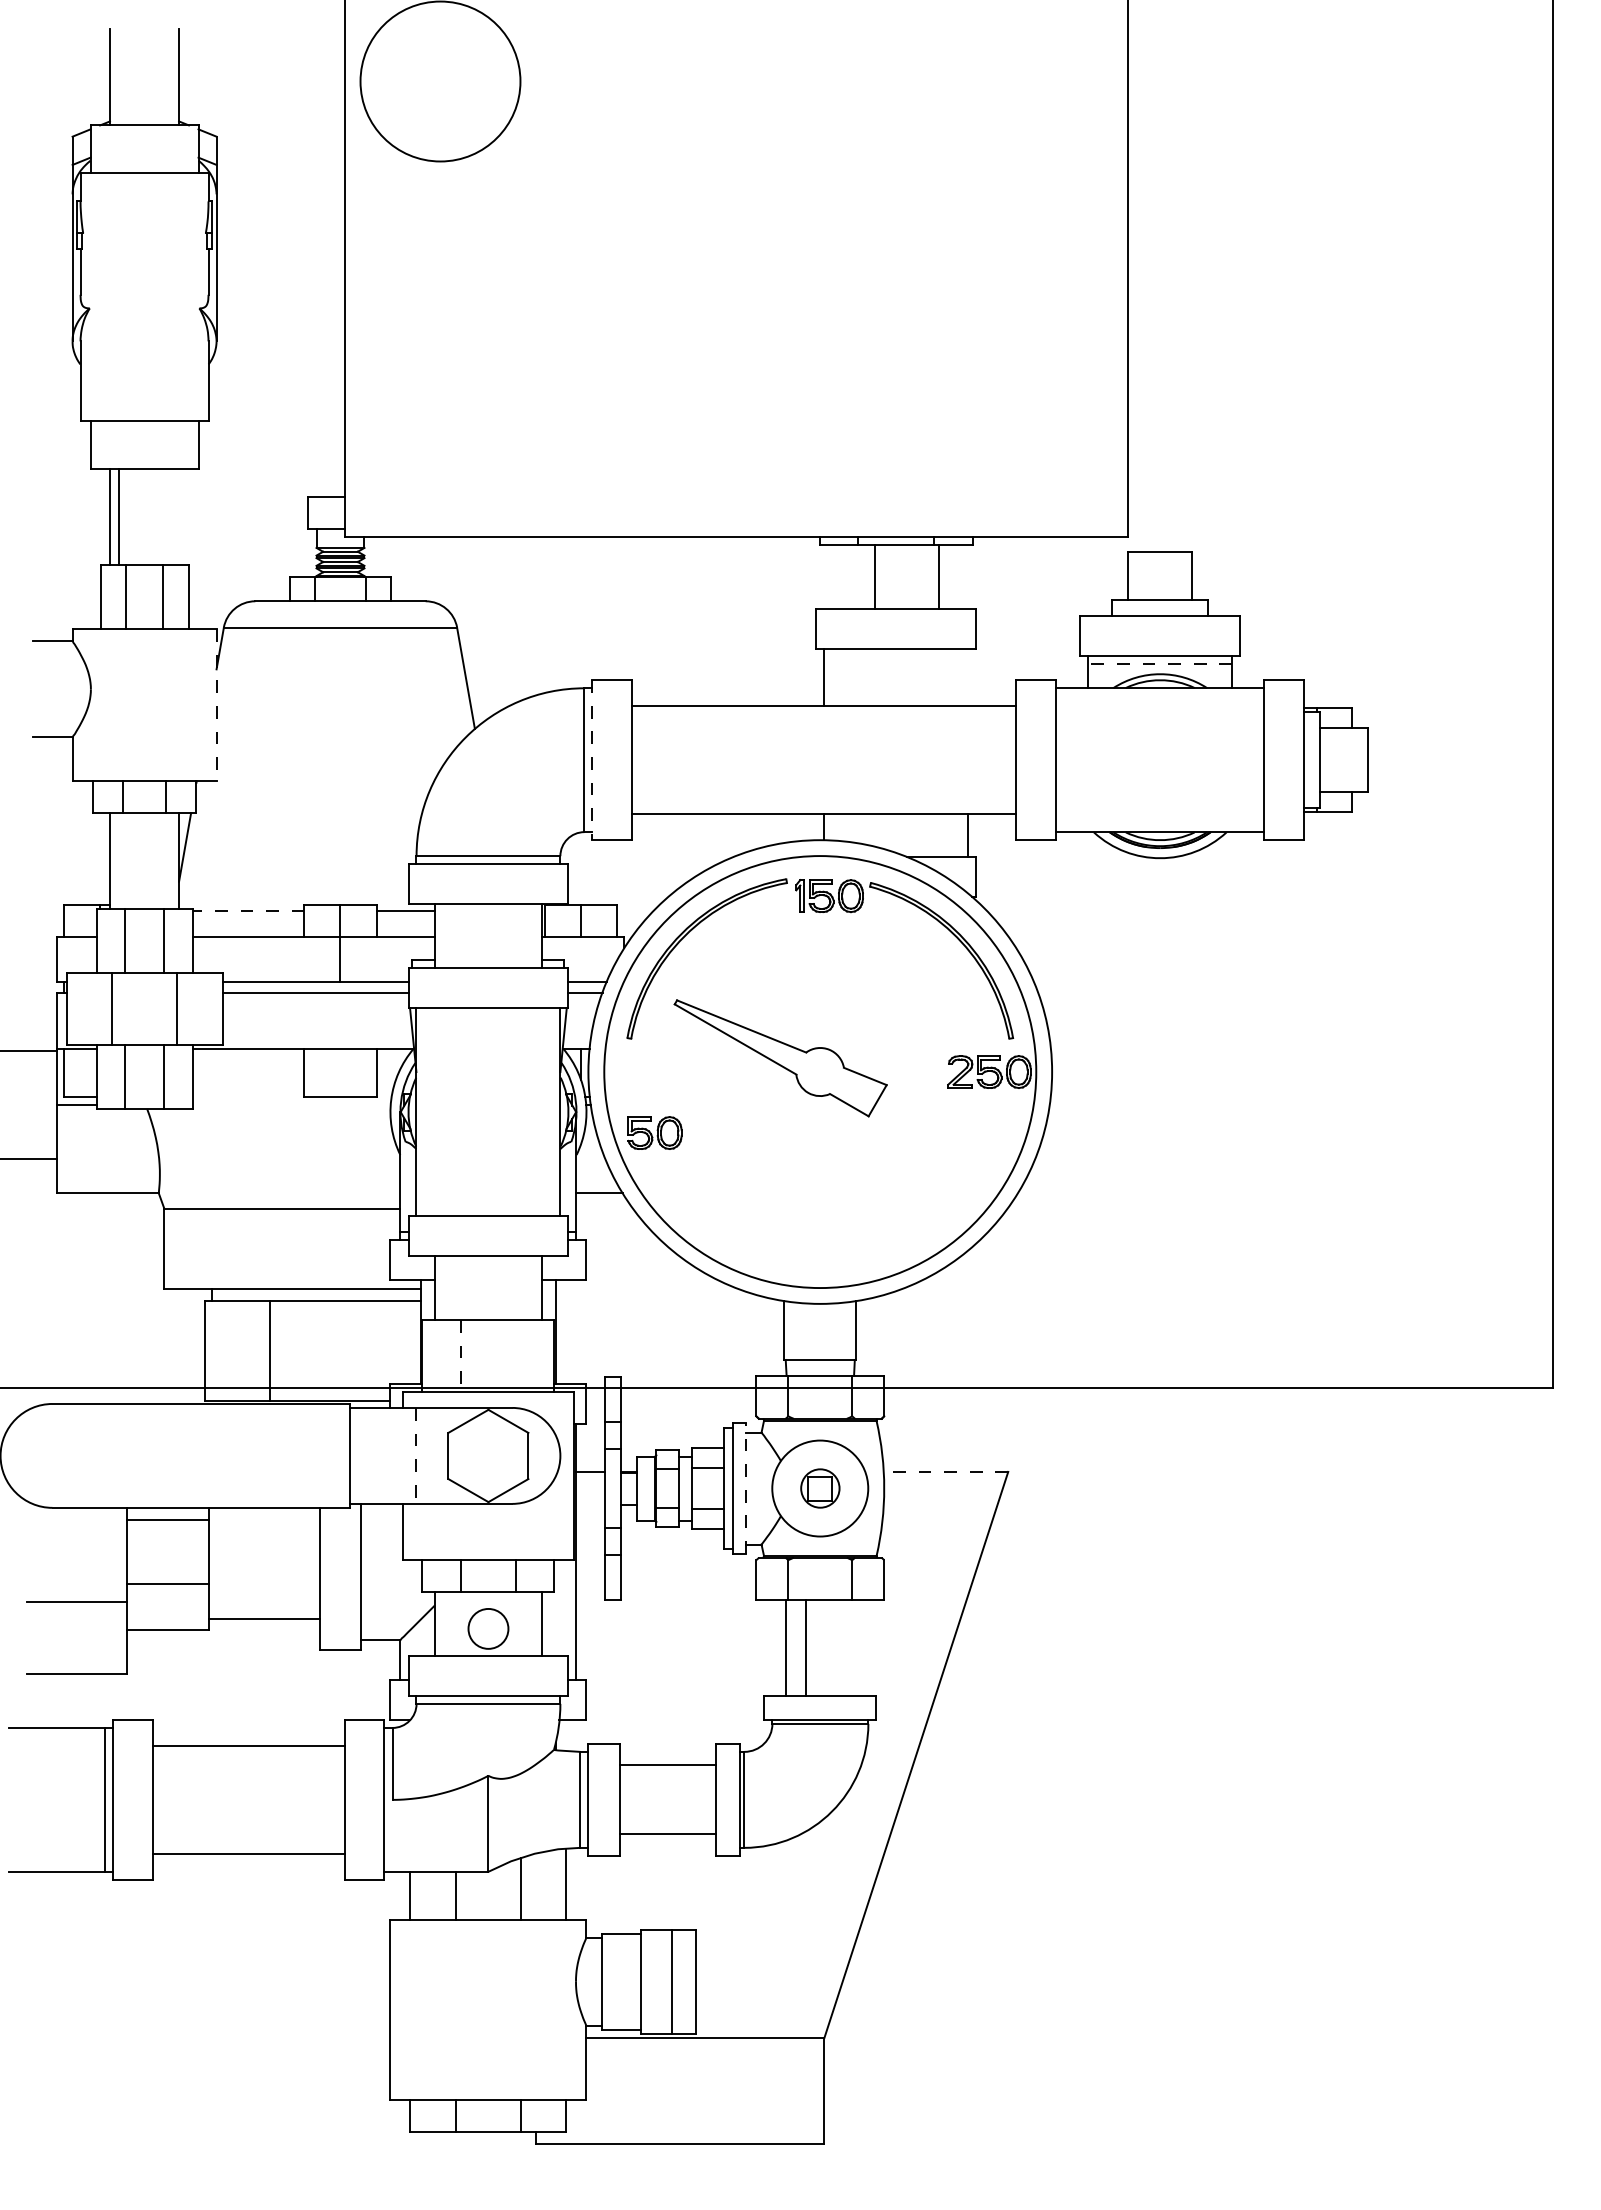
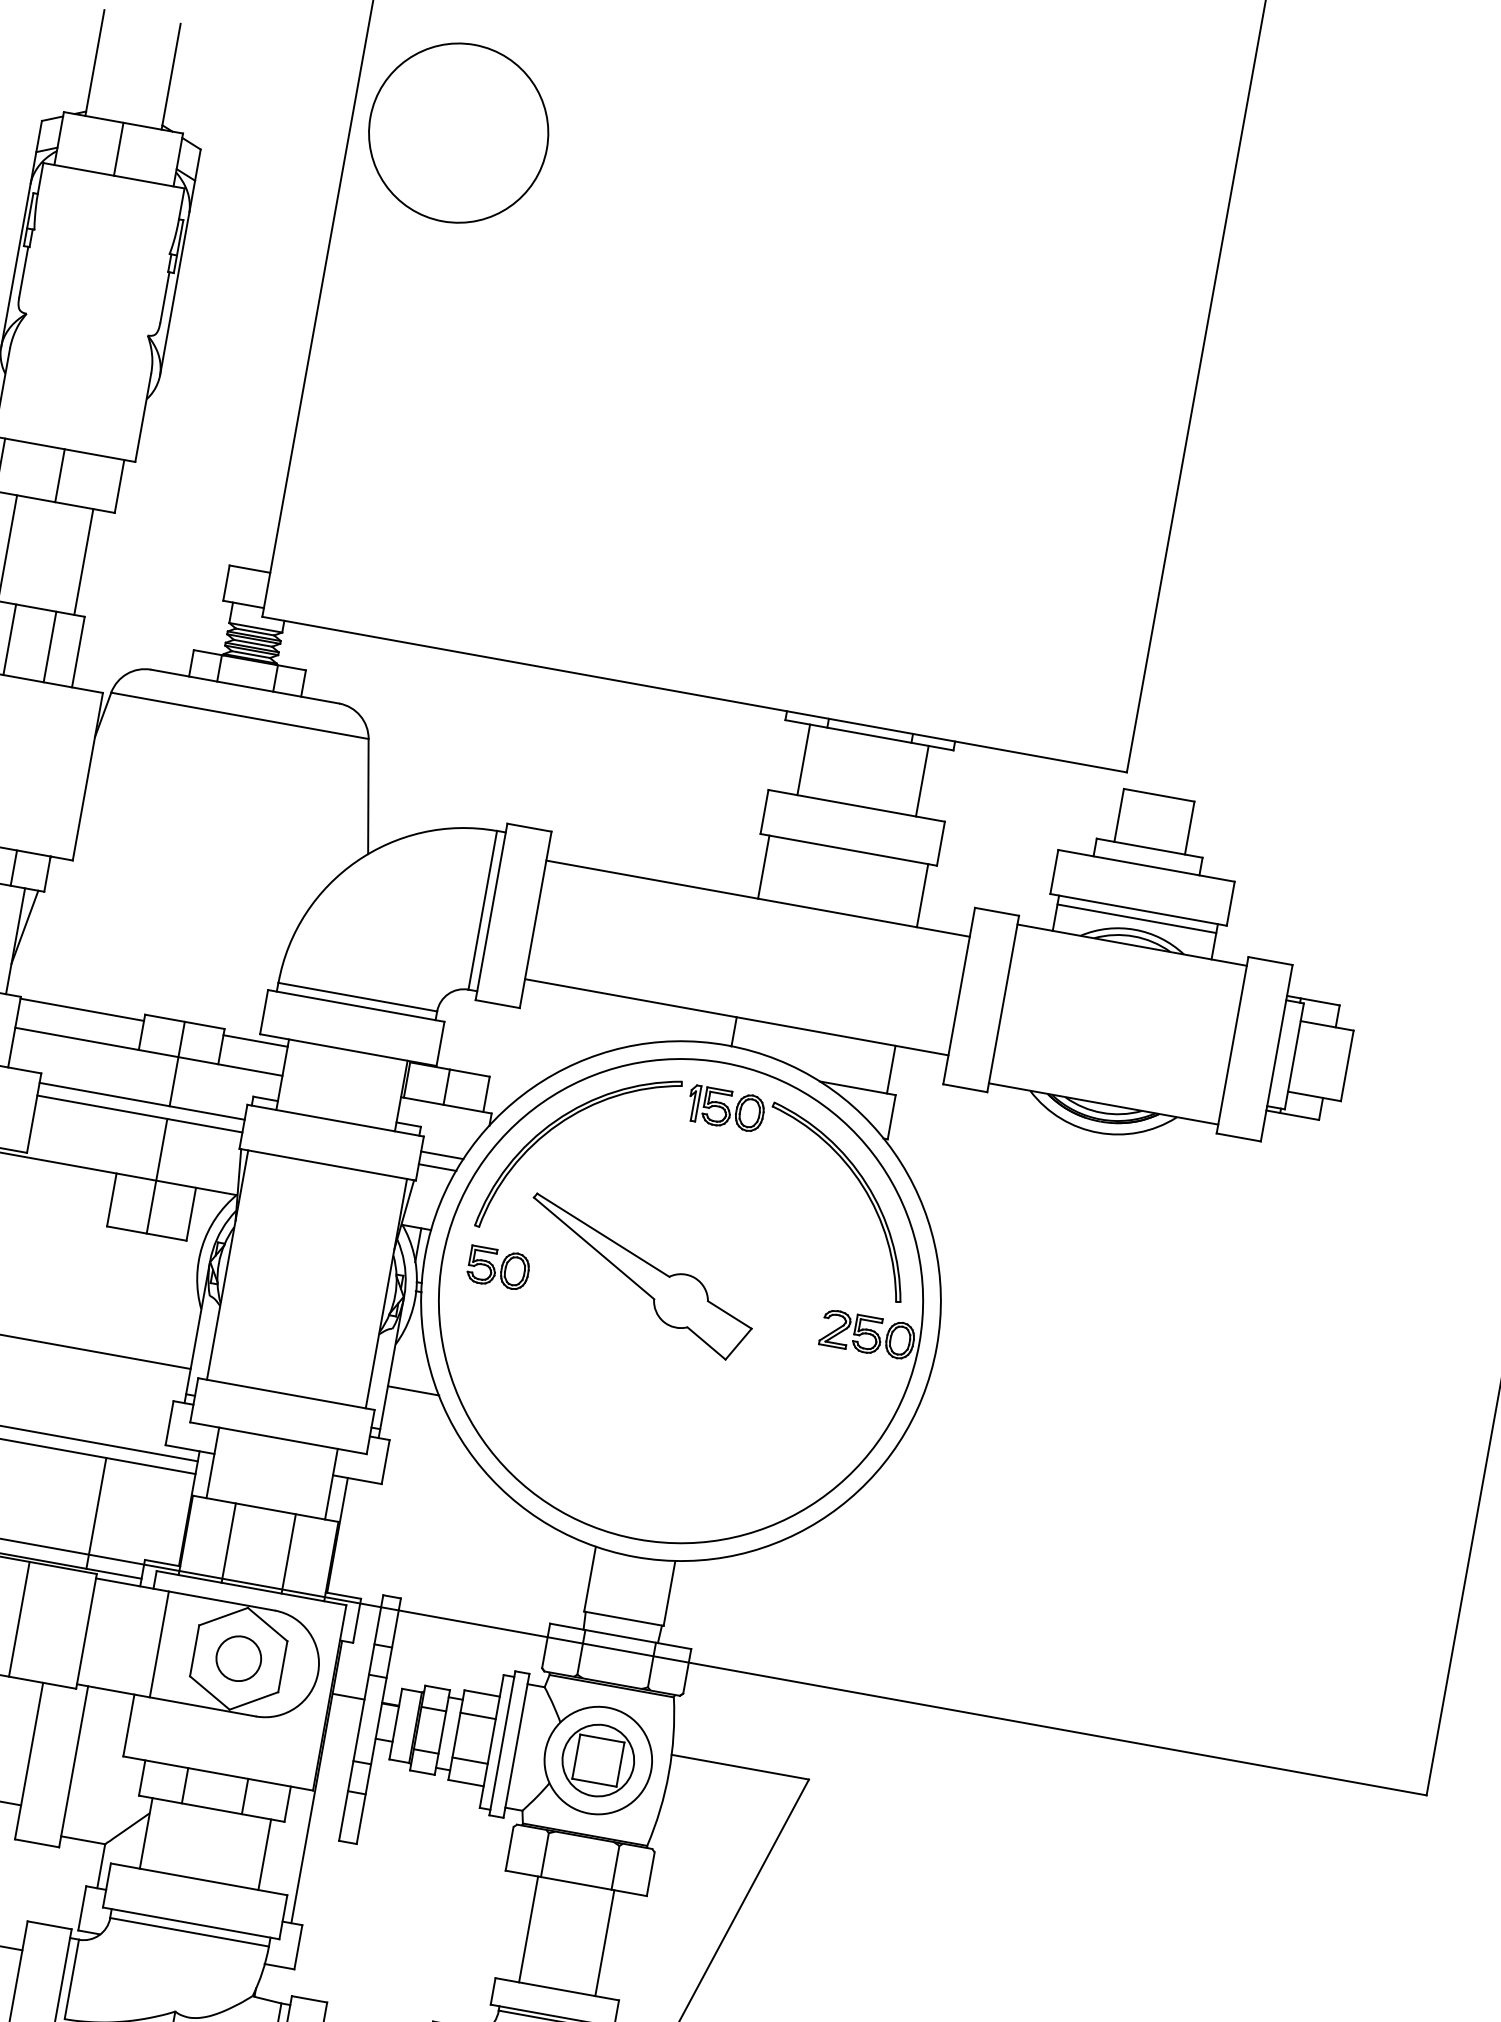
line: (144, 149) -> (118, 149), added
line: (144, 445) -> (59, 475), added
line: (119, 517) -> (84, 562), moved
line: (875, 577) -> (922, 781), moved
line: (938, 577) -> (803, 760), moved
line: (1160, 664) -> (1137, 919), dashed -> solid
line: (968, 677) -> (922, 895), added
line: (216, 705) -> (87, 776), dashed -> solid
line: (592, 760) -> (491, 912), dashed -> solid
line: (248, 910) -> (82, 1009), dashed -> solid
line: (340, 1045) -> (157, 1176), added
part: (654, 1132) -> (498, 1267), moved
line: (270, 1350) -> (96, 1513), moved
line: (461, 1355) -> (228, 1542), dashed -> solid
line: (515, 1355) -> (288, 1553), added
line: (289, 1455) -> (19, 1618), added
line: (416, 1455) -> (159, 1643), dashed -> solid
line: (945, 1471) -> (739, 1766), dashed -> solid
line: (746, 1488) -> (516, 1745), dashed -> solid
part: (820, 1488) -> (598, 1760), size x1.67
circle: (488, 1628) -> (238, 1658), moved
line: (805, 1647) -> (604, 1942), moved

